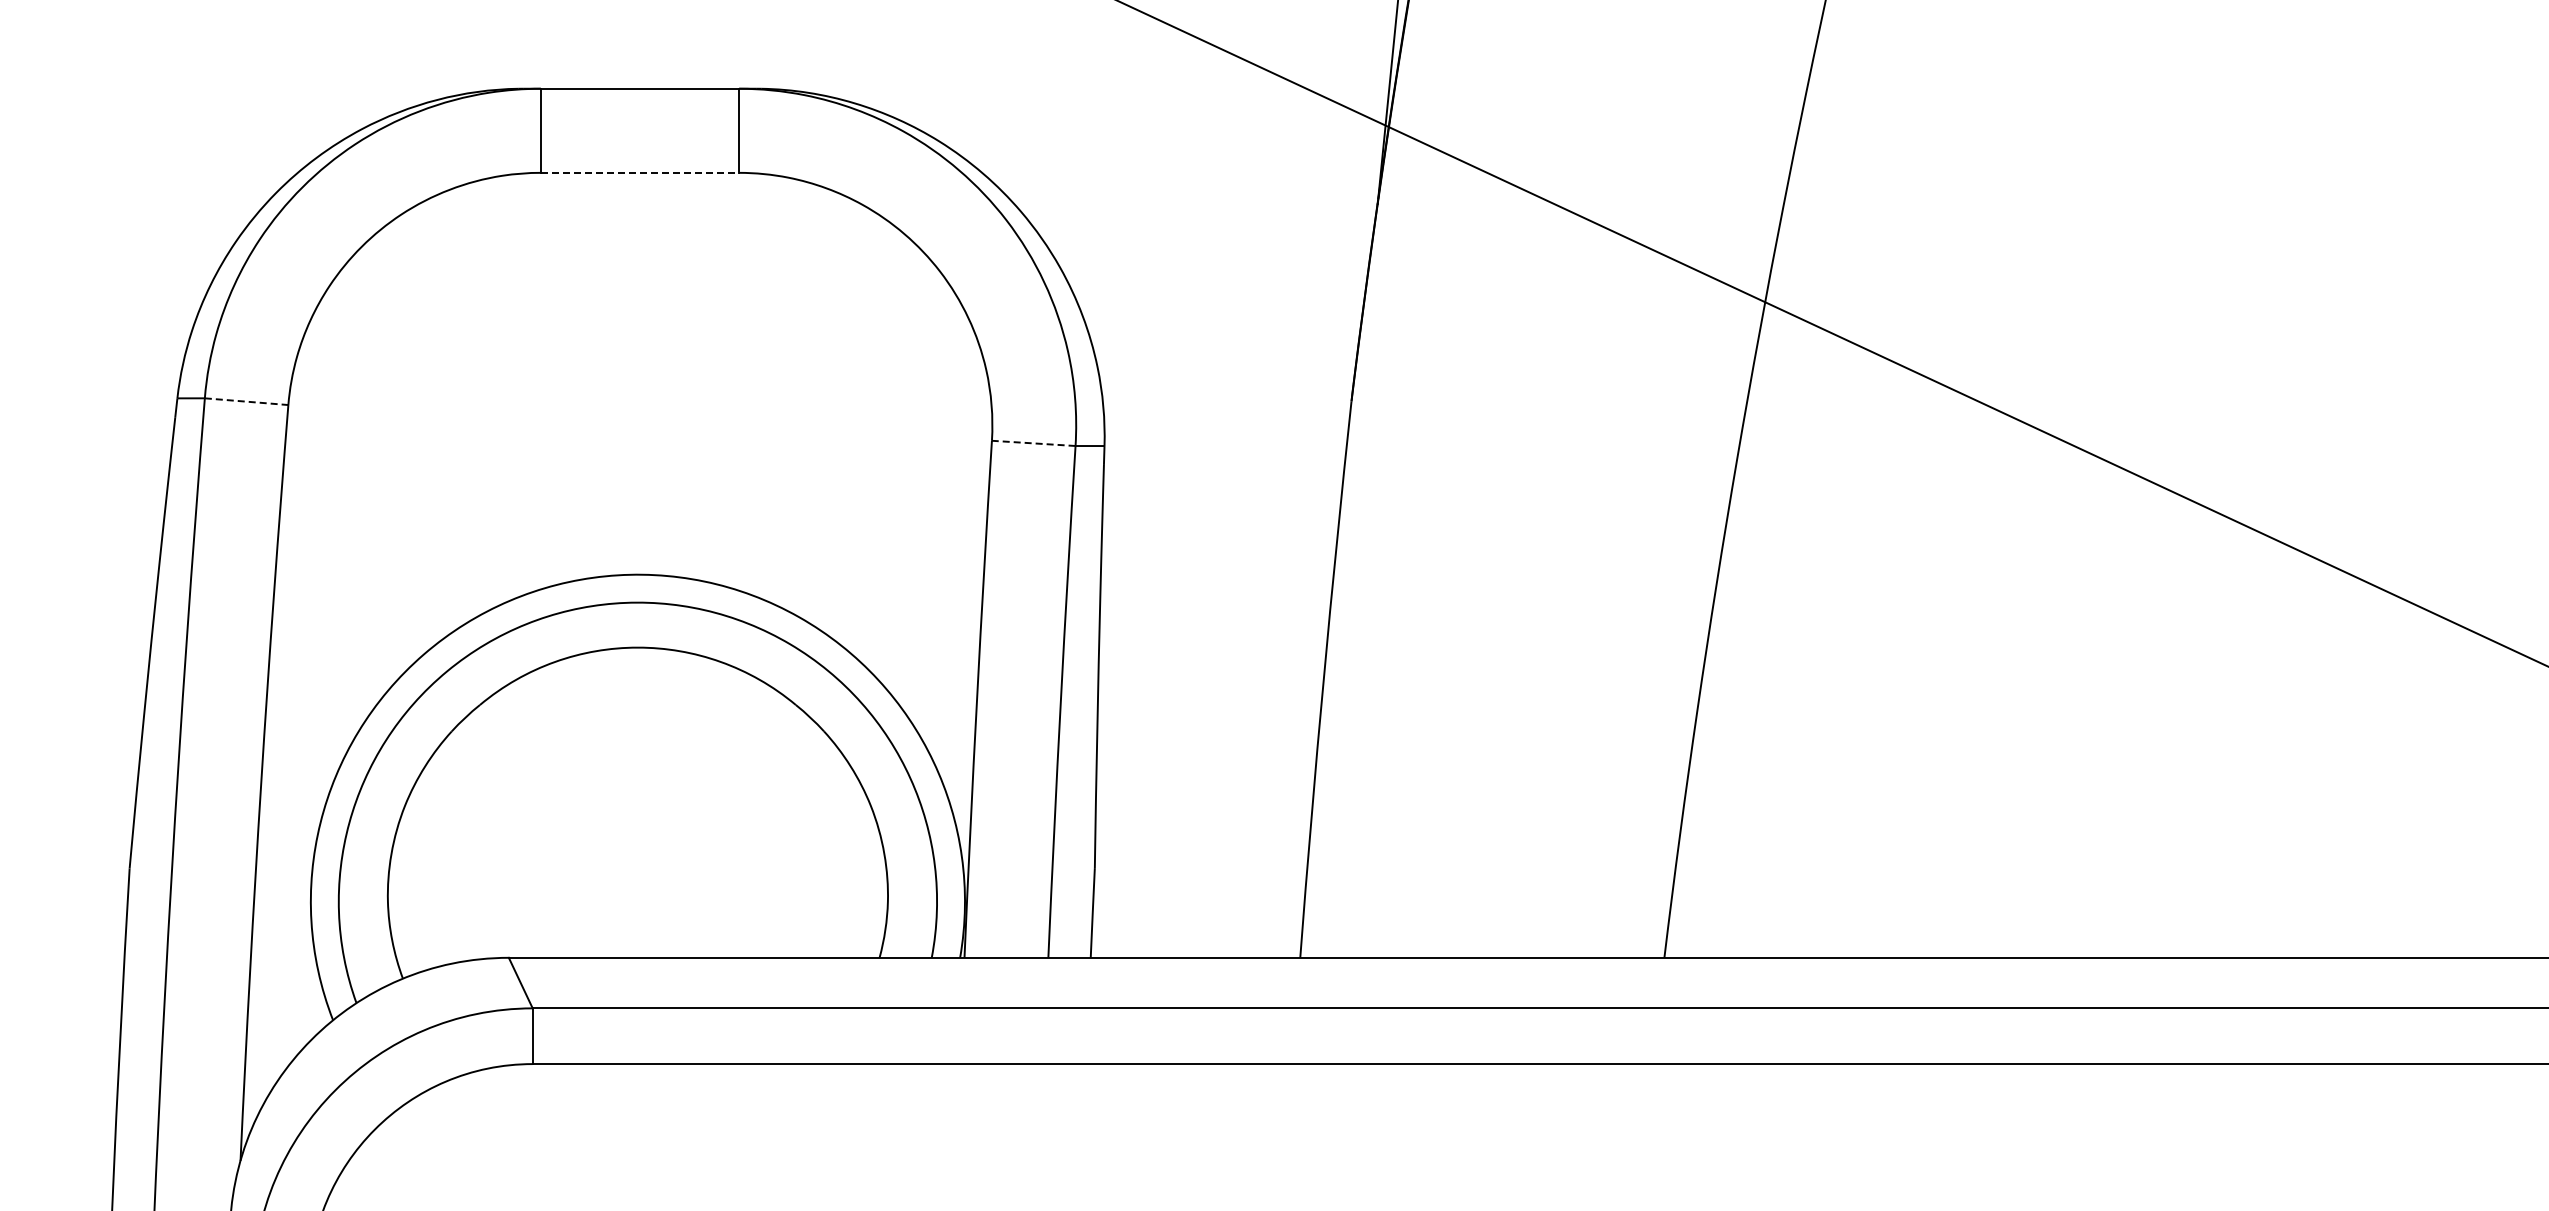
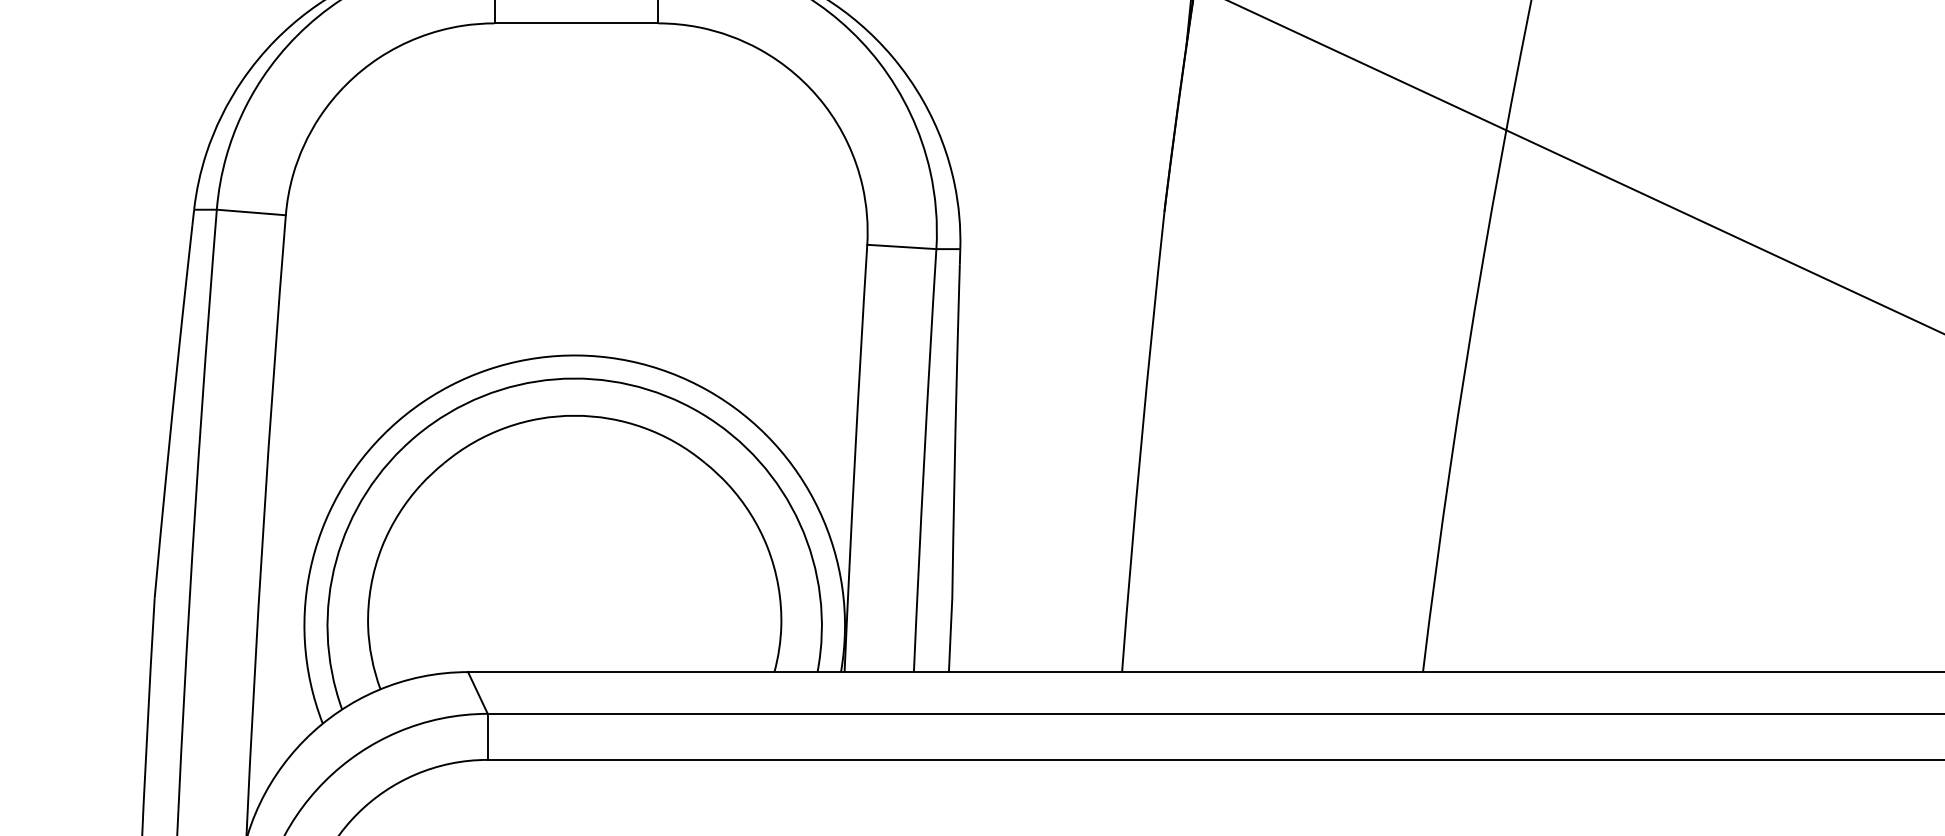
line: (640, 172) -> (576, 23), dashed -> solid
line: (246, 401) -> (251, 212), dashed -> solid
line: (1033, 443) -> (901, 247), dashed -> solid

